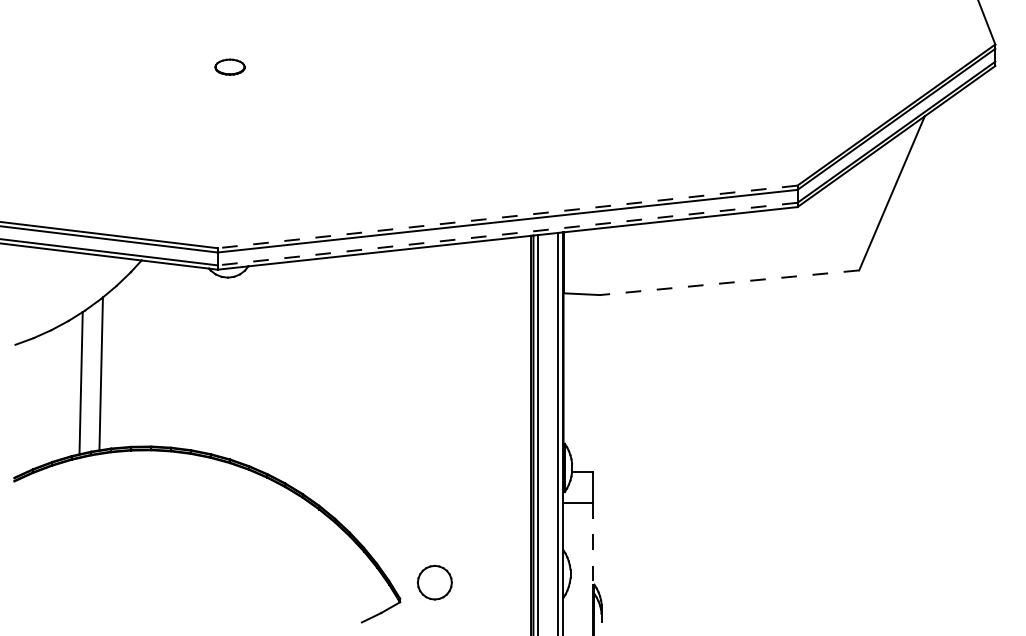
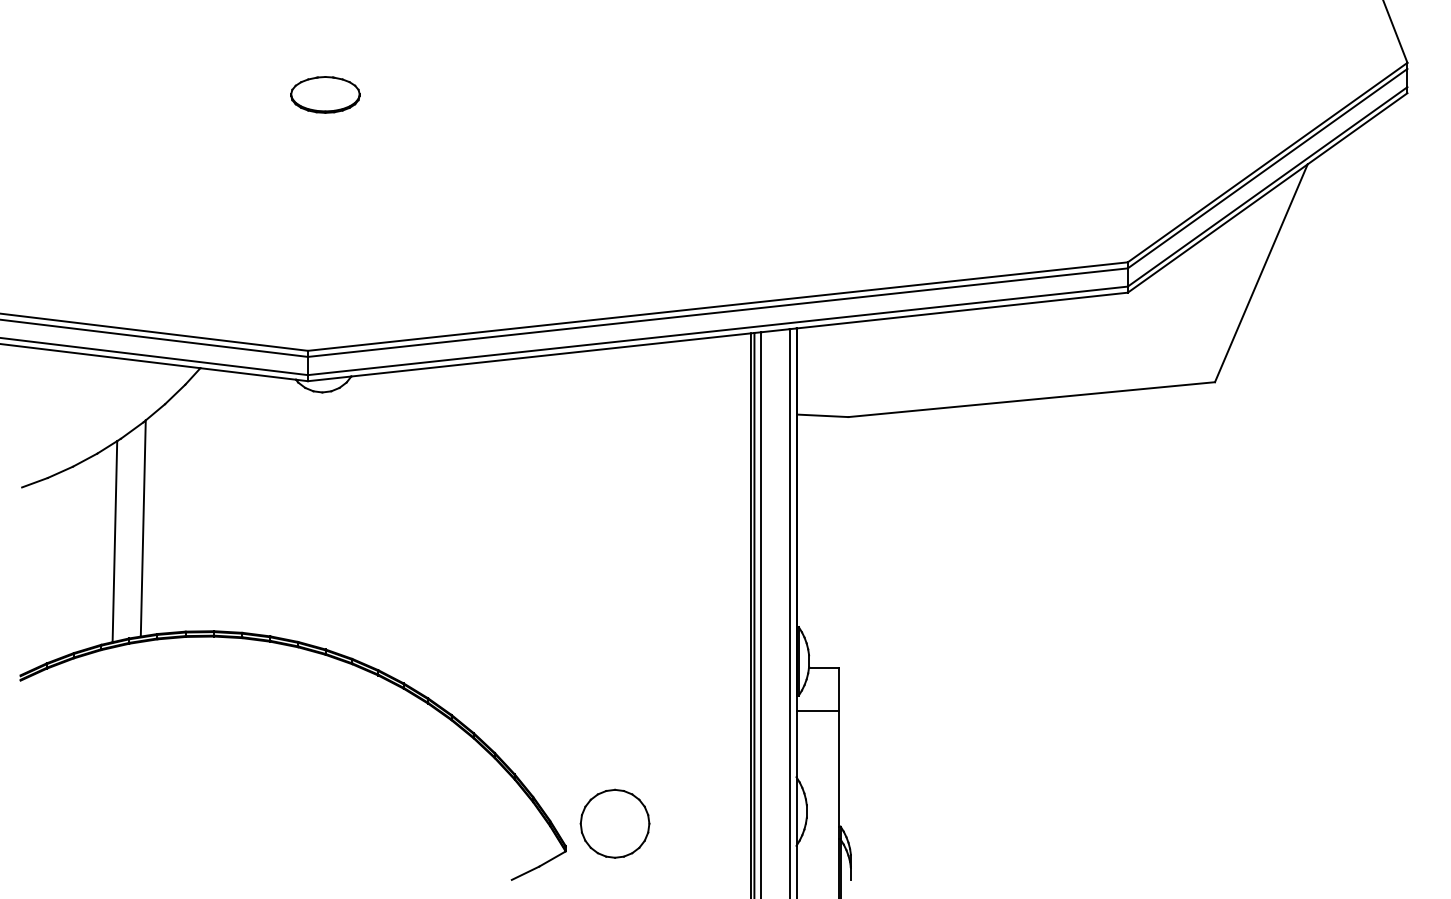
part: (230, 66) -> (325, 94), size x1.67
line: (507, 216) -> (717, 306), dashed -> solid
line: (507, 233) -> (717, 330), dashed -> solid
line: (729, 282) -> (1031, 399), dashed -> solid
line: (592, 543) -> (838, 768), dashed -> solid
part: (434, 582) -> (614, 823), size x1.43

